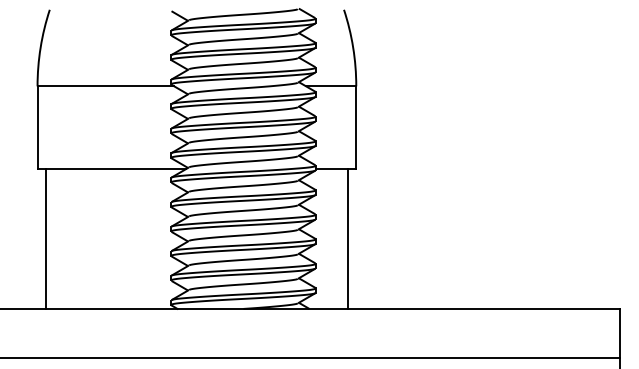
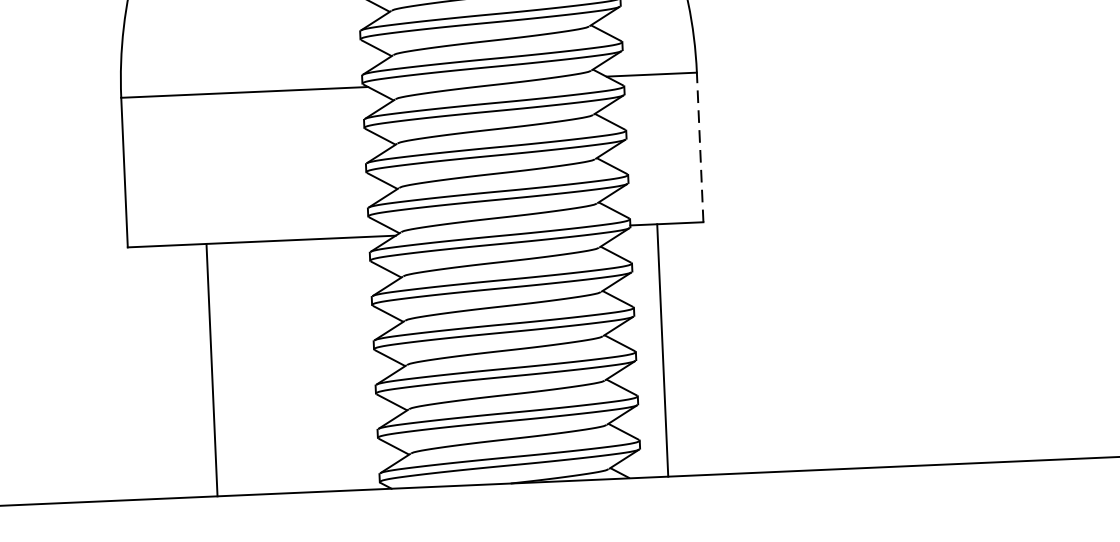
line: (356, 127) -> (700, 146), solid -> dashed
line: (46, 238) -> (212, 369), moved
line: (347, 238) -> (662, 349), moved

